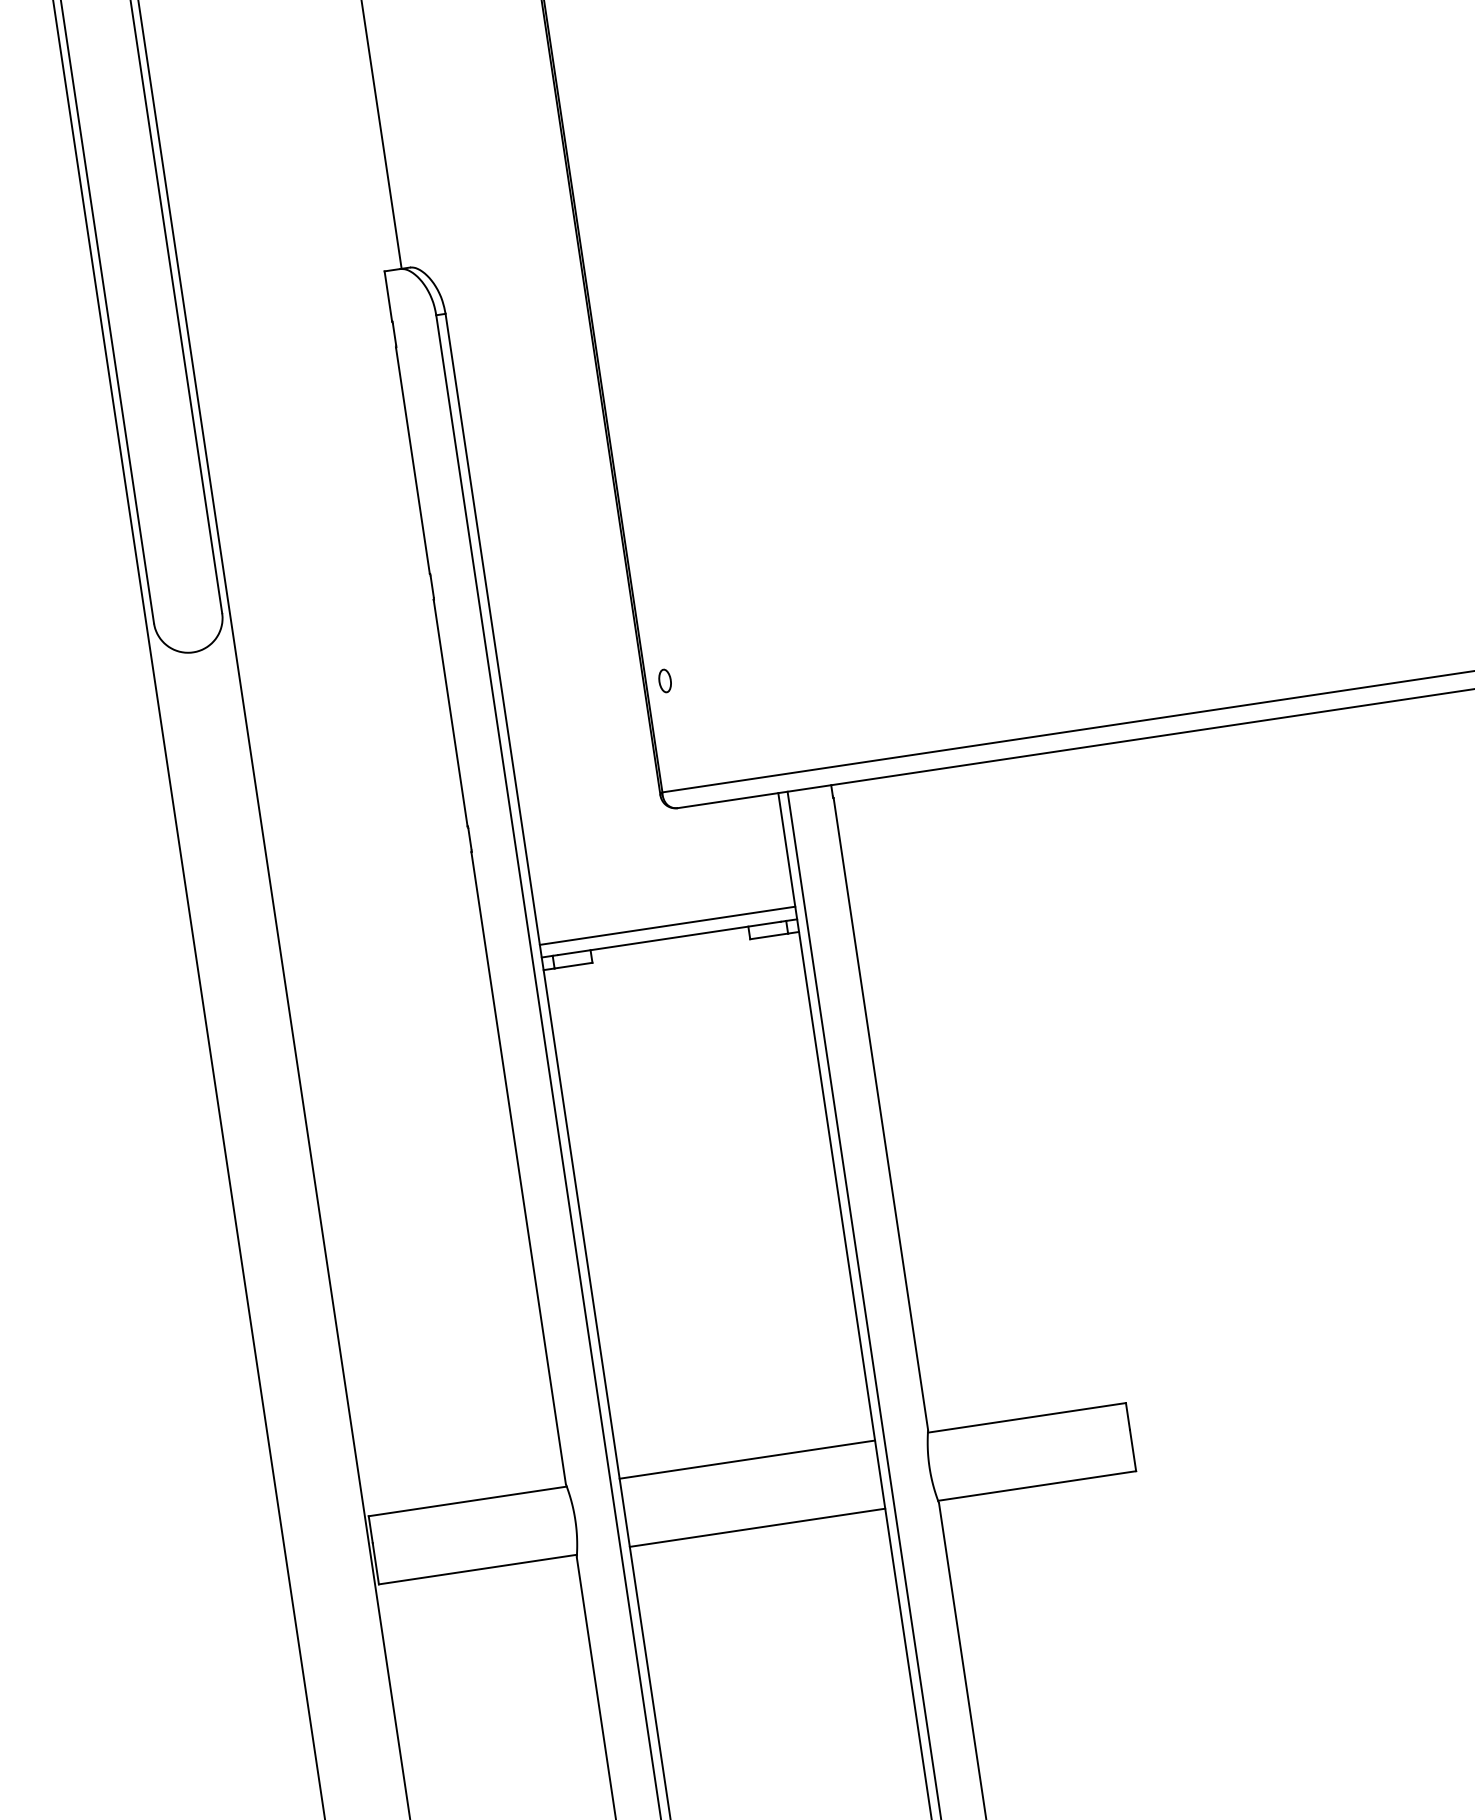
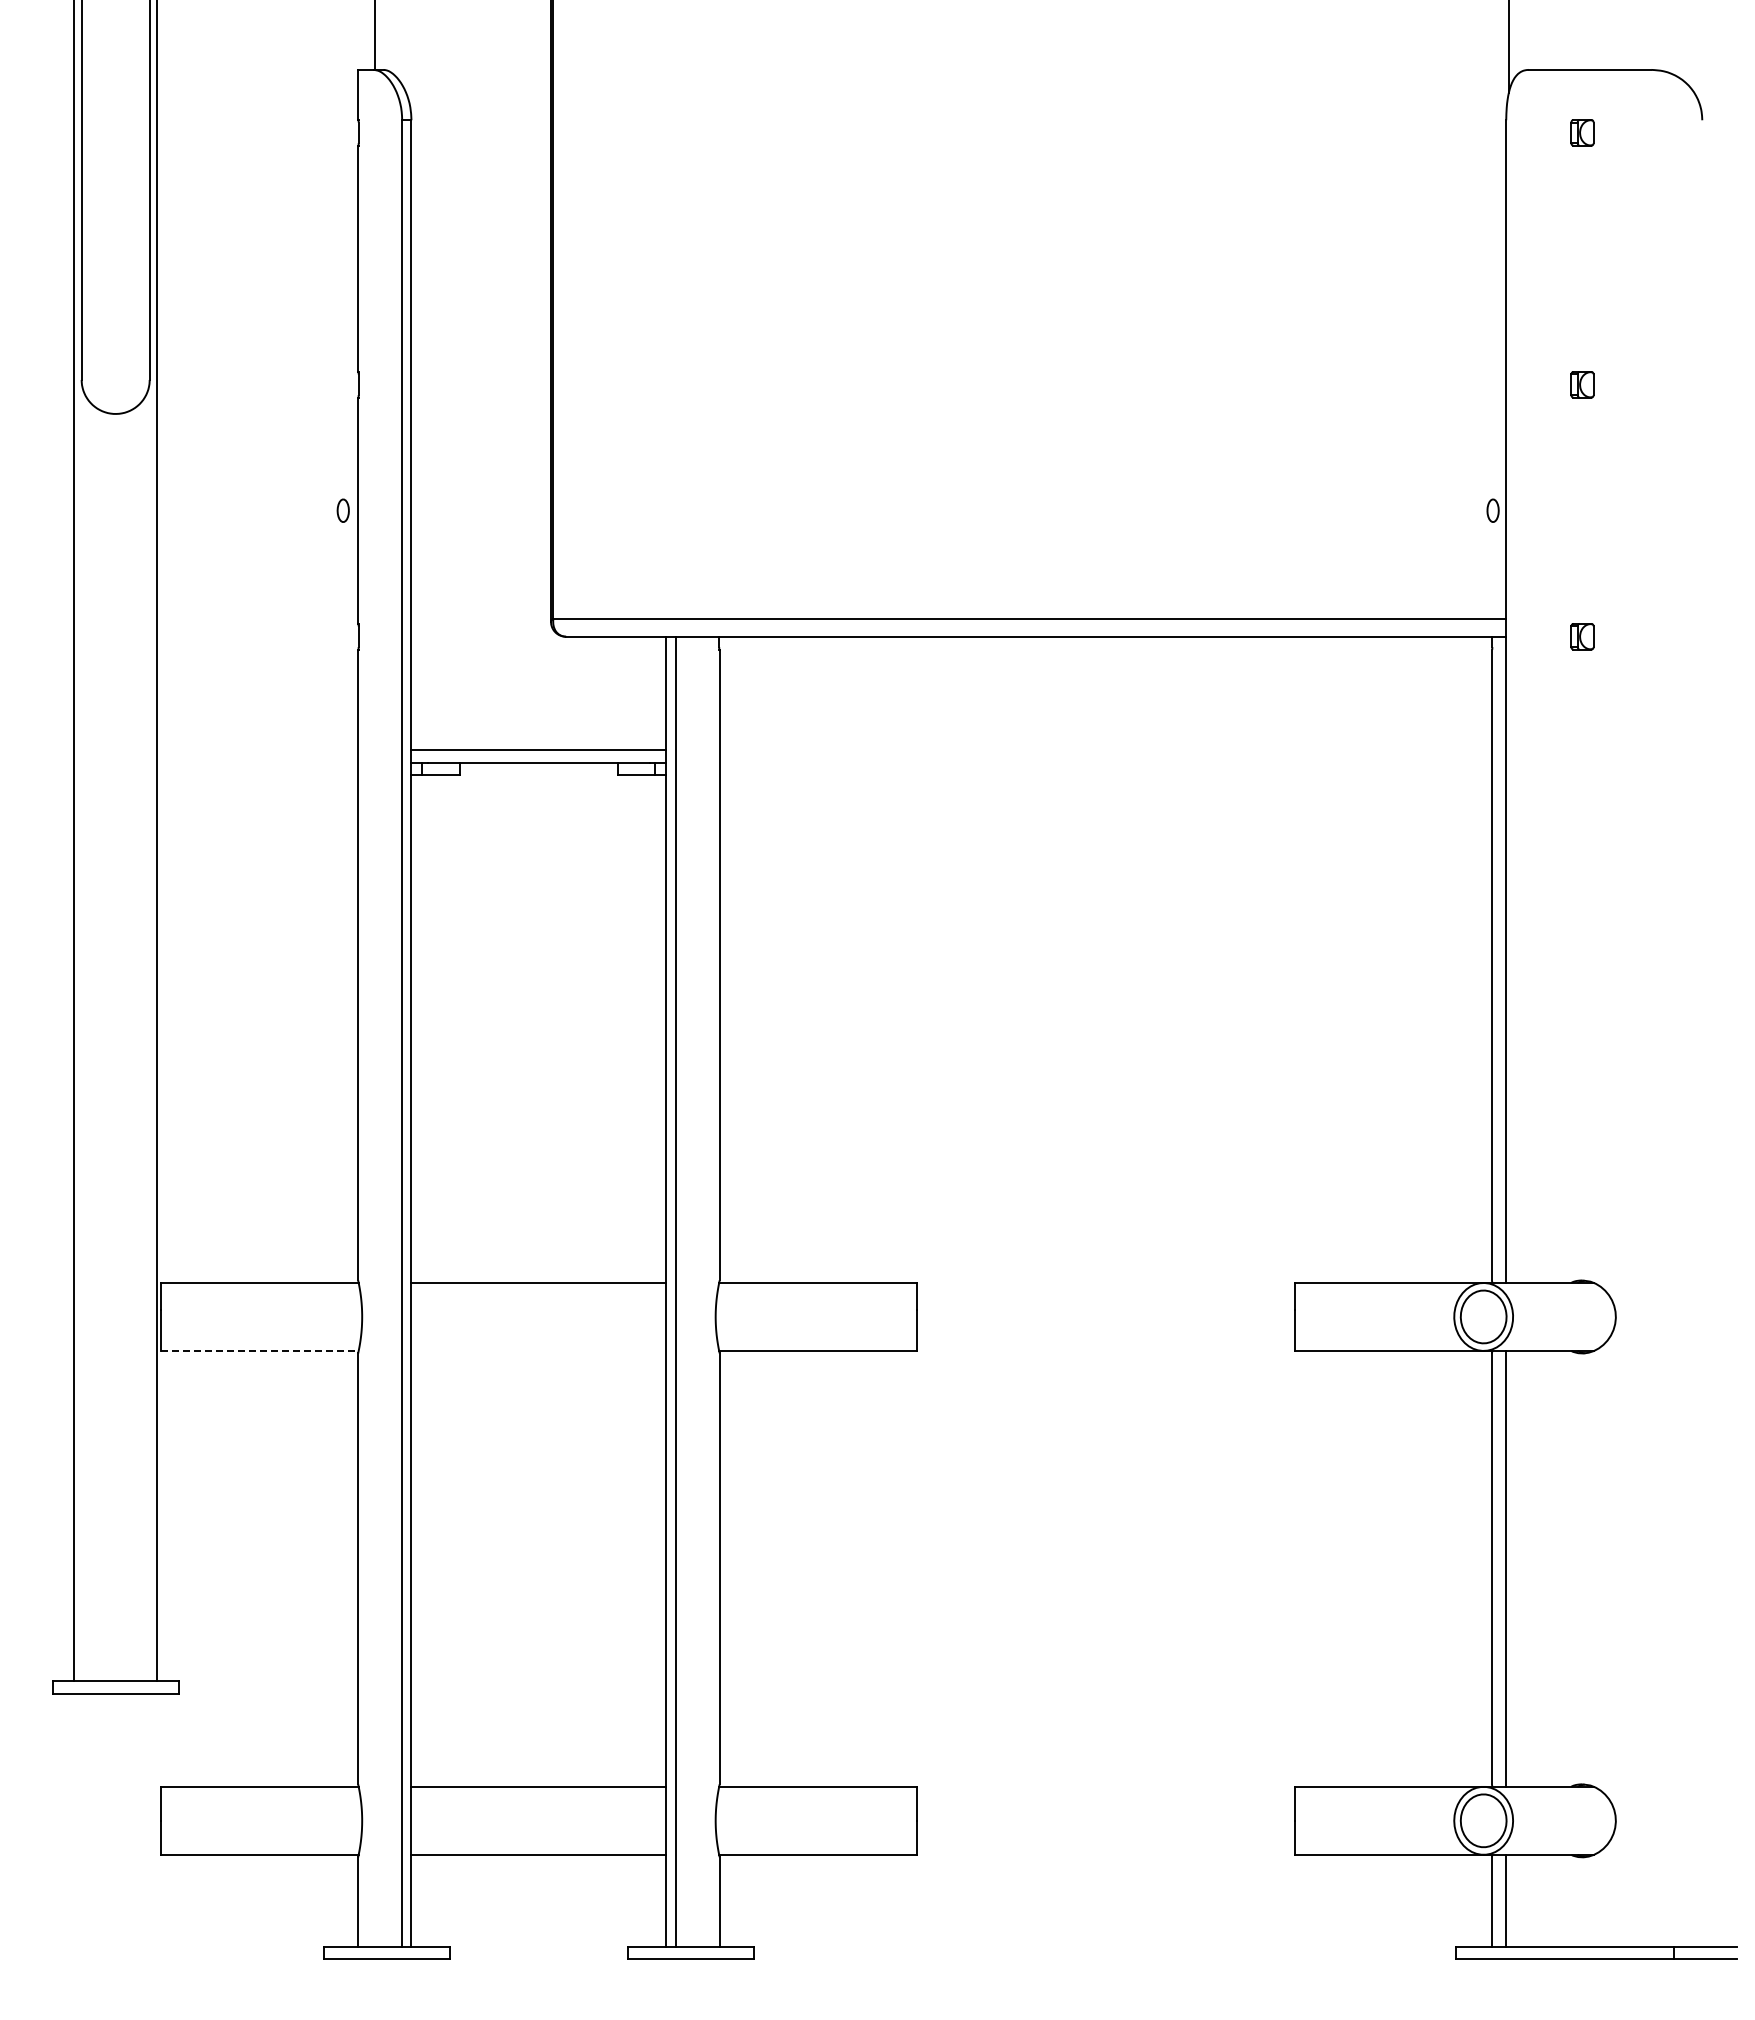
part: (664, 680) -> (342, 510), moved
line: (757, 1527) -> (538, 1350), removed
line: (477, 1569) -> (259, 1350), solid -> dashed

